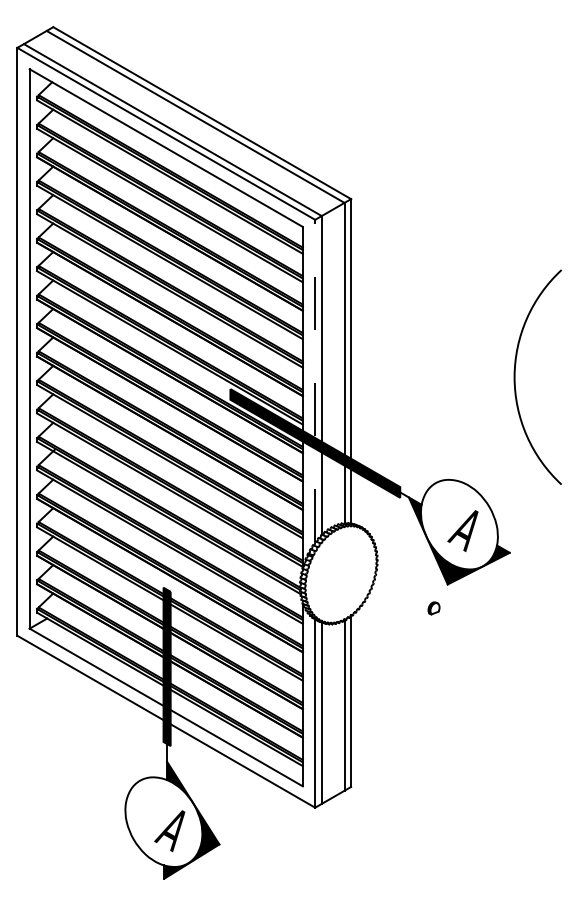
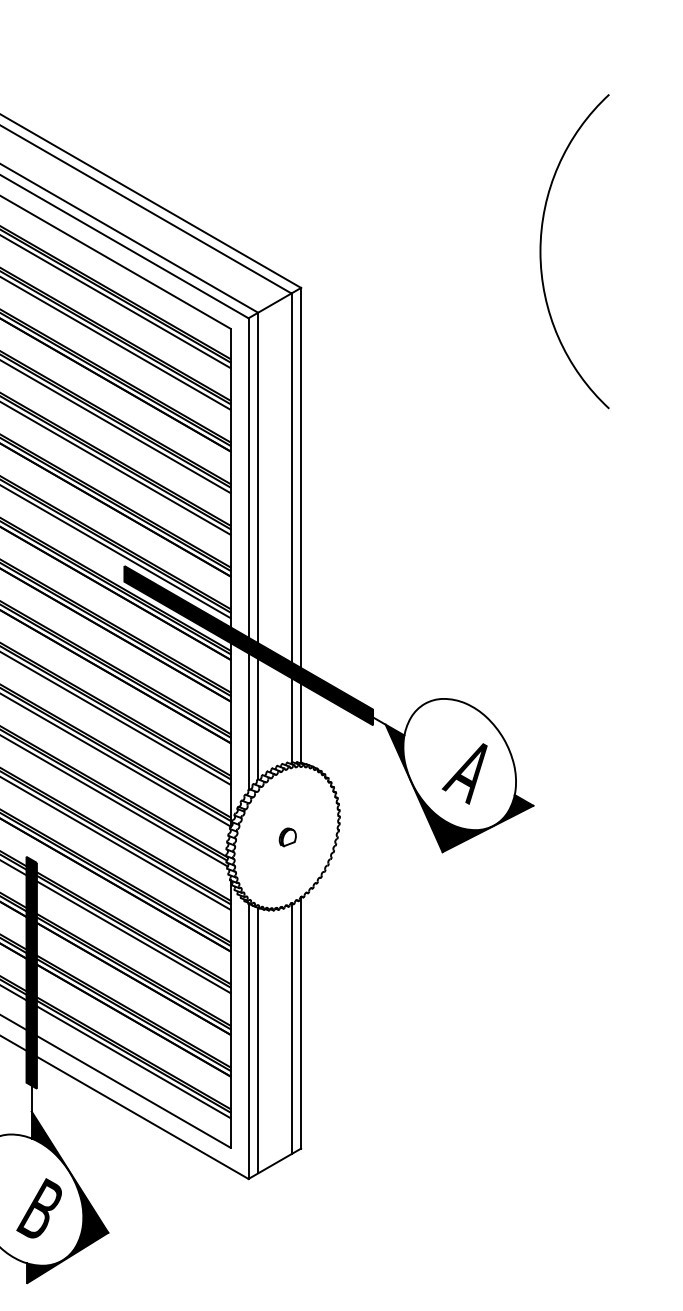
curve: (515, 376) -> (541, 250), moved
line: (315, 380) -> (248, 553), dashed -> solid
part: (433, 608) -> (287, 837), moved
text: (170, 829) -> (36, 1210), A -> B

